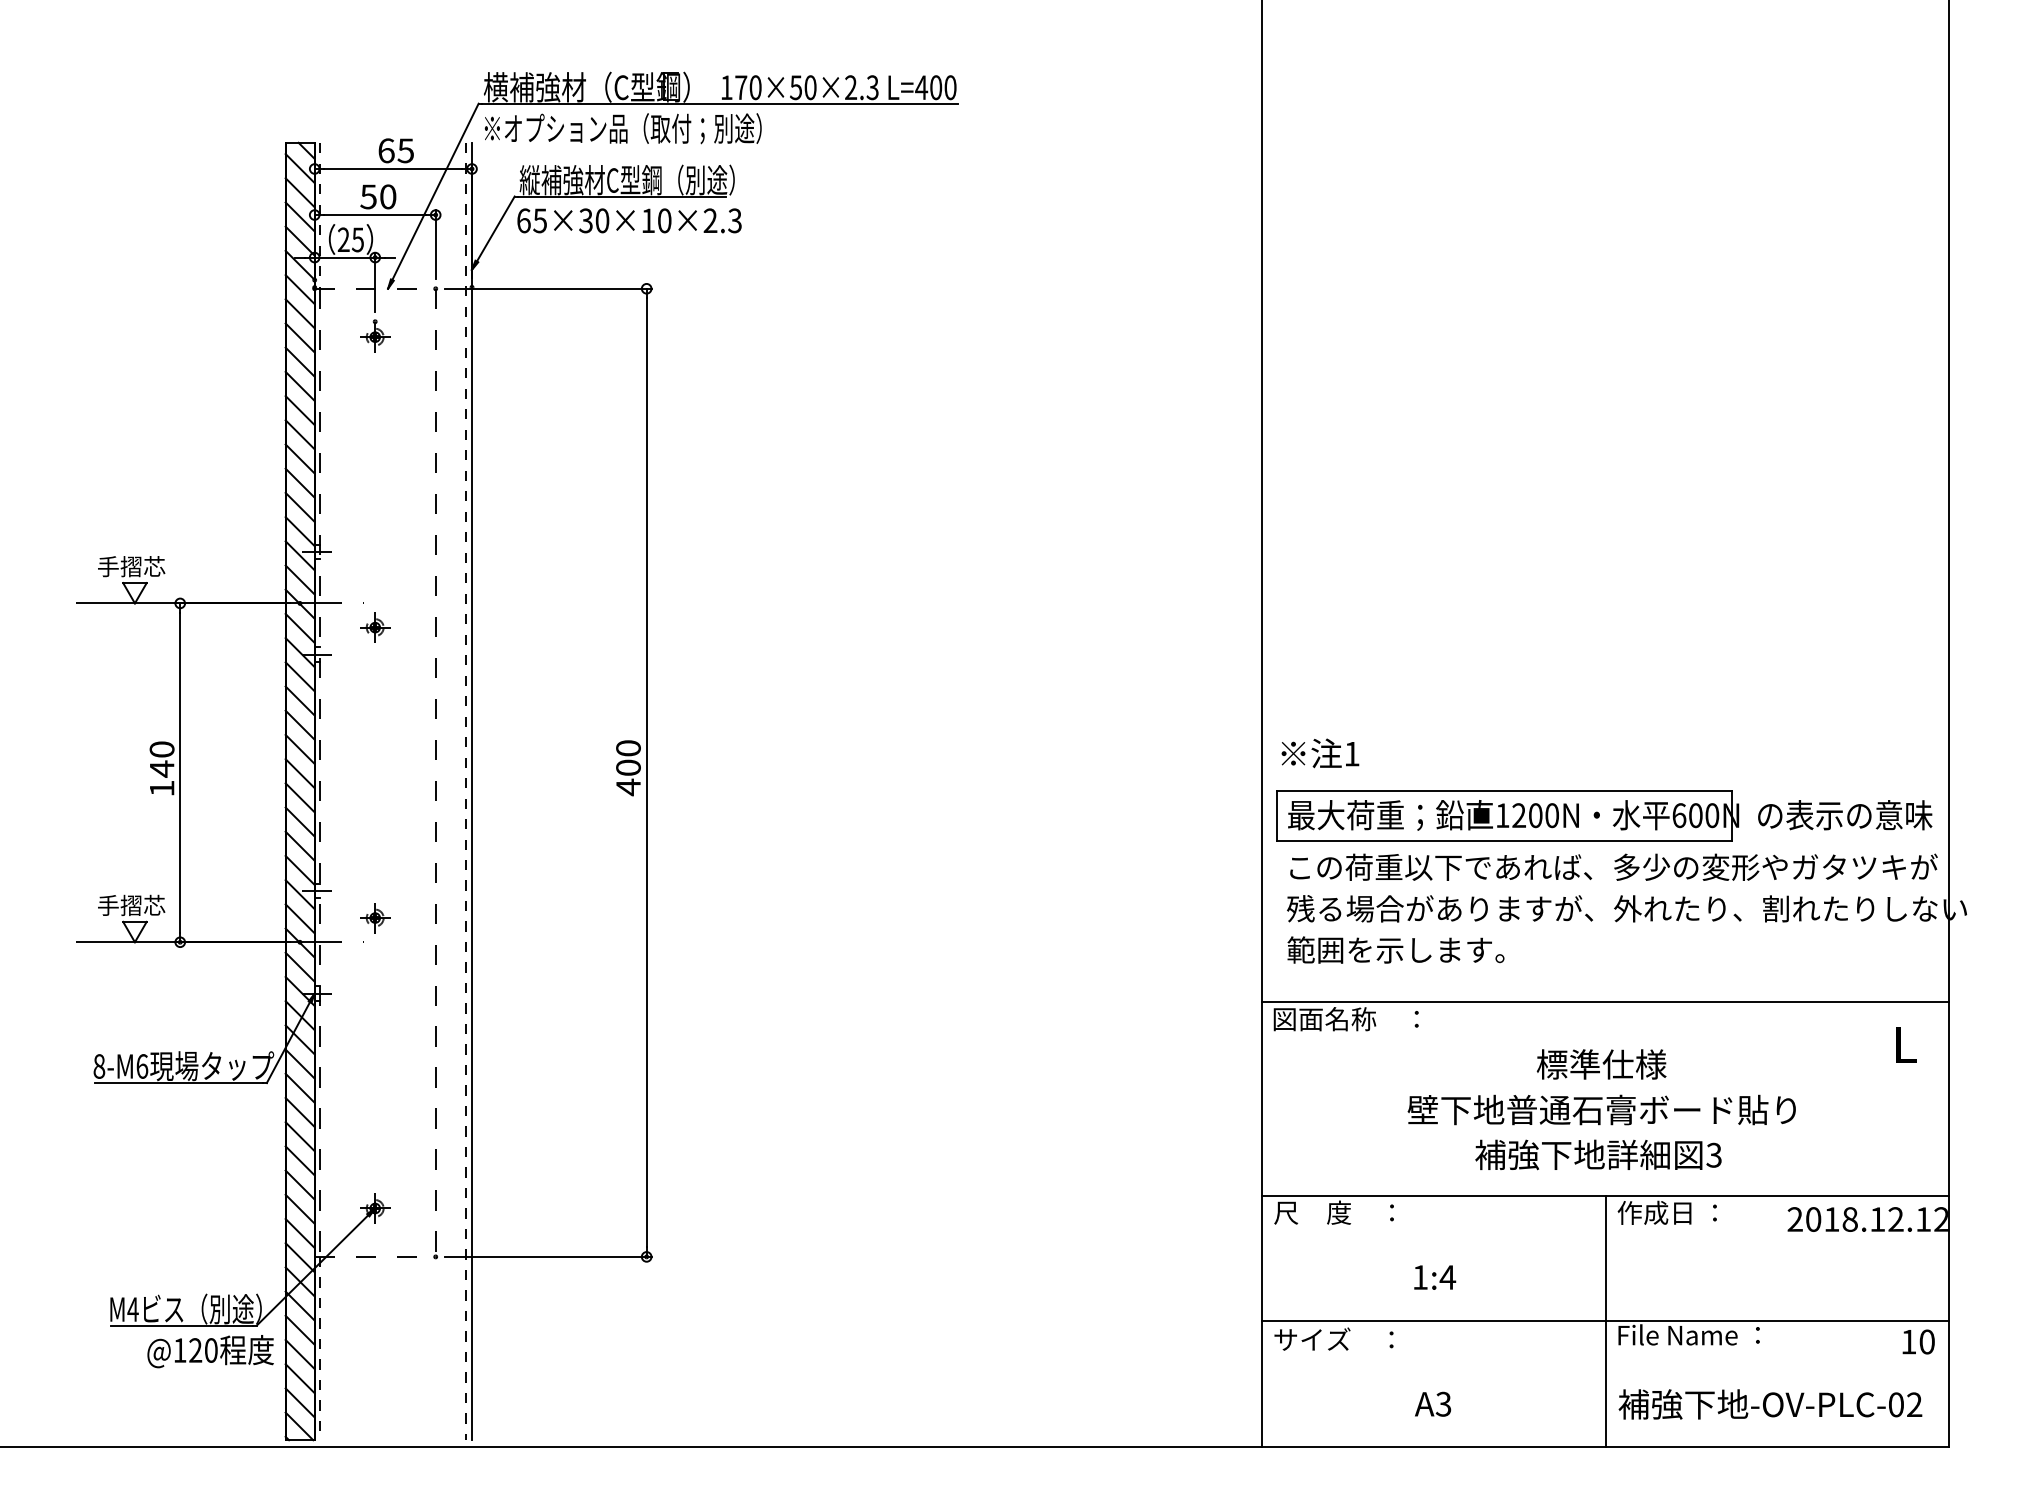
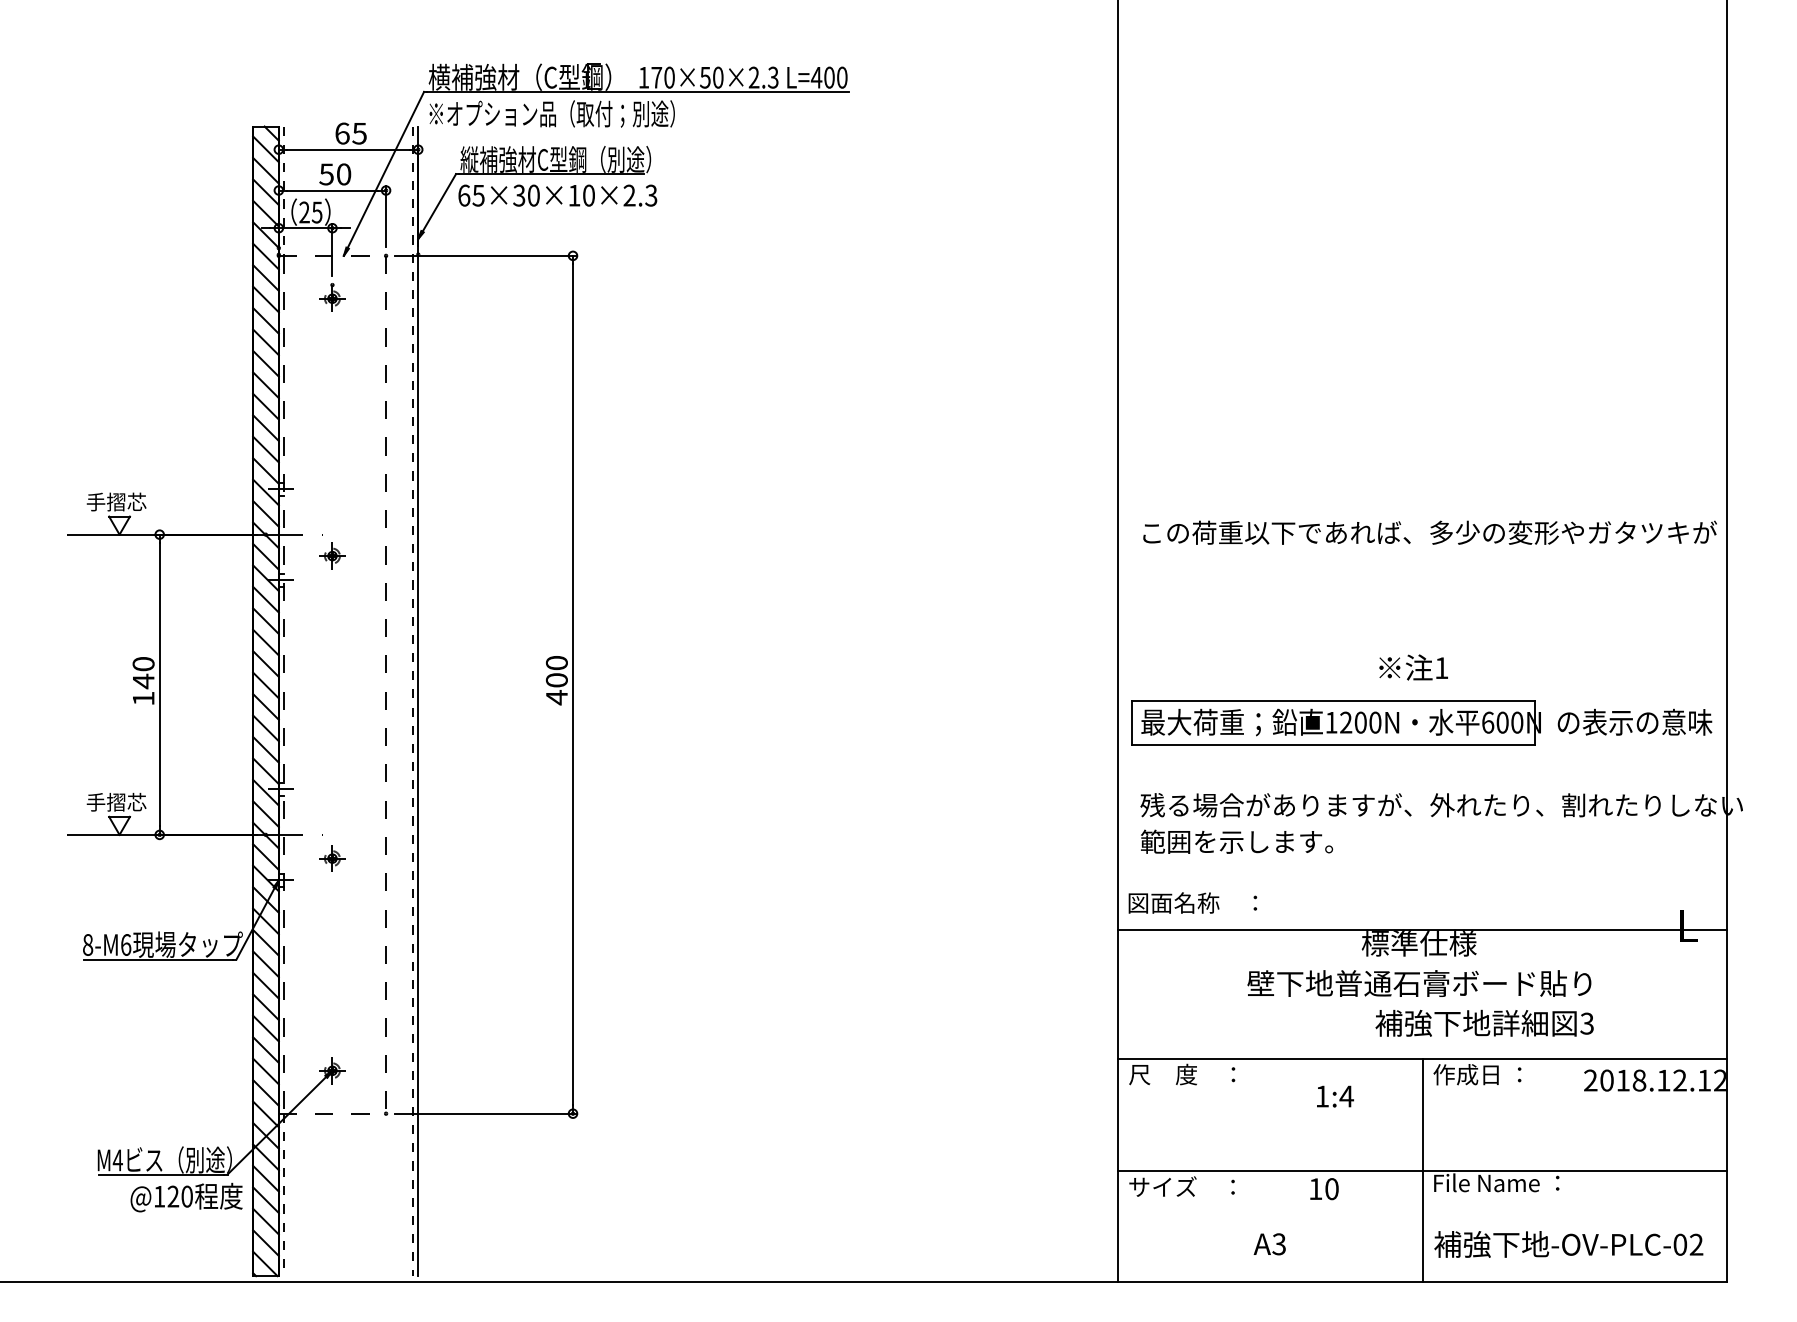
text: (1320, 753) -> (1413, 667), moved
text: (1613, 866) -> (1429, 532), moved
part: (375, 918) -> (332, 859), moved
line: (1605, 1001) -> (1422, 929), moved
text: (1598, 1154) -> (1484, 1022), moved
text: (1435, 1277) -> (1335, 1096), moved
text: (1918, 1341) -> (1324, 1188), moved

